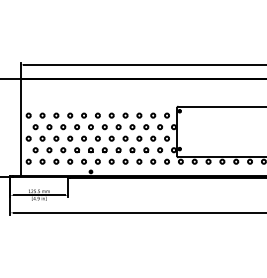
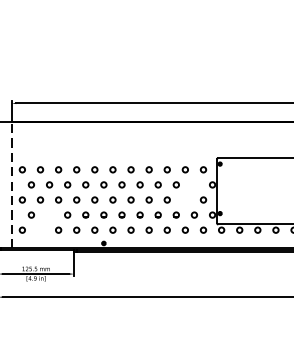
line: (20, 126) -> (11, 184), solid -> dashed
part: (156, 132) -> (189, 191), removed
part: (45, 155) -> (44, 222), removed

